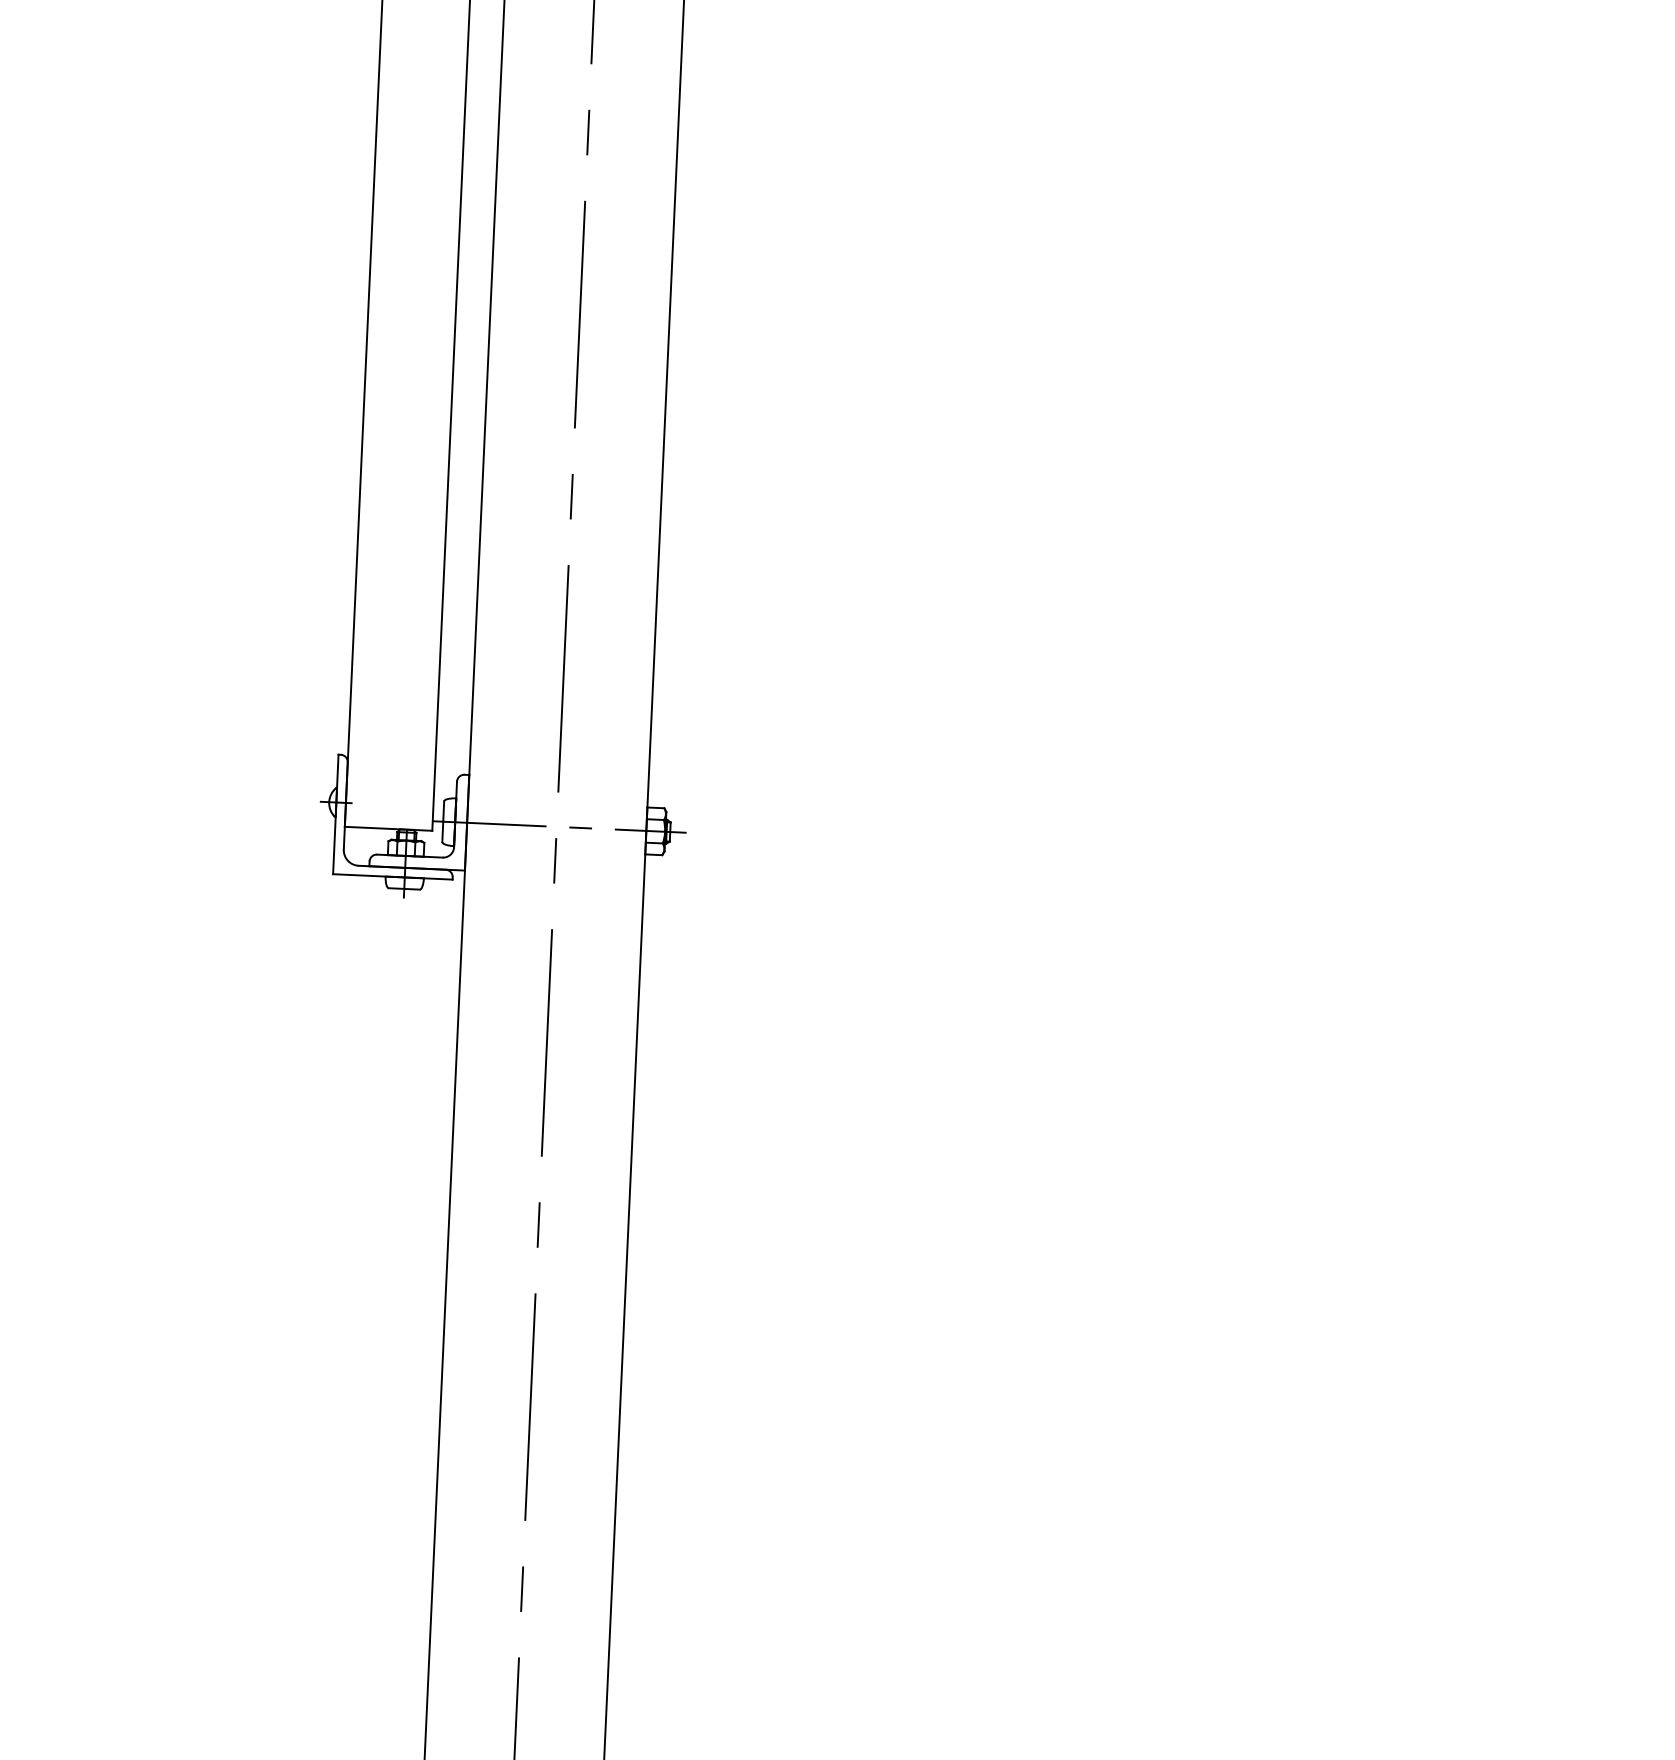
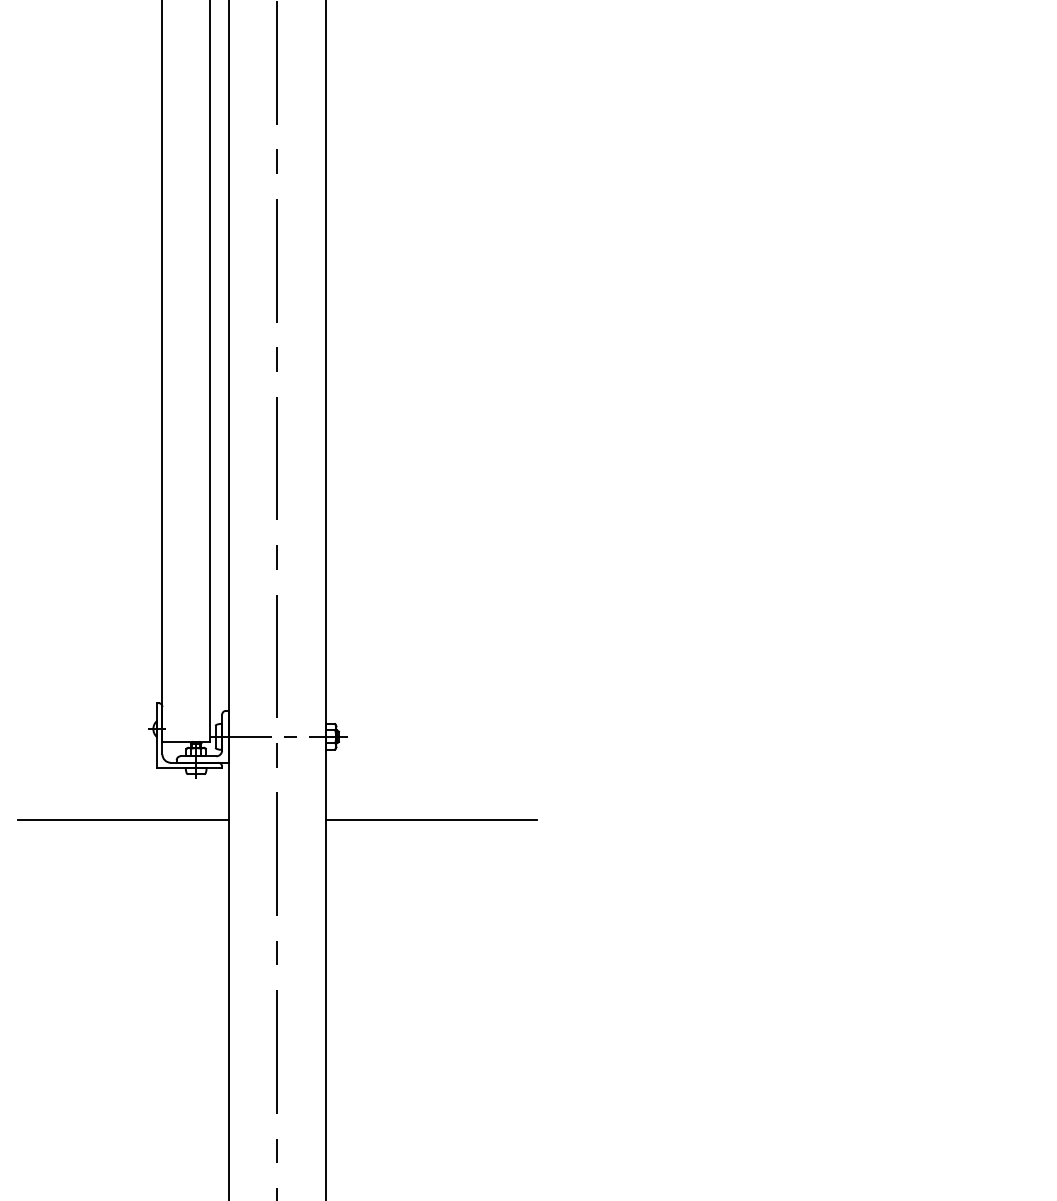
line: (264, 966) -> (122, 819), added
line: (833, 991) -> (431, 819), added

